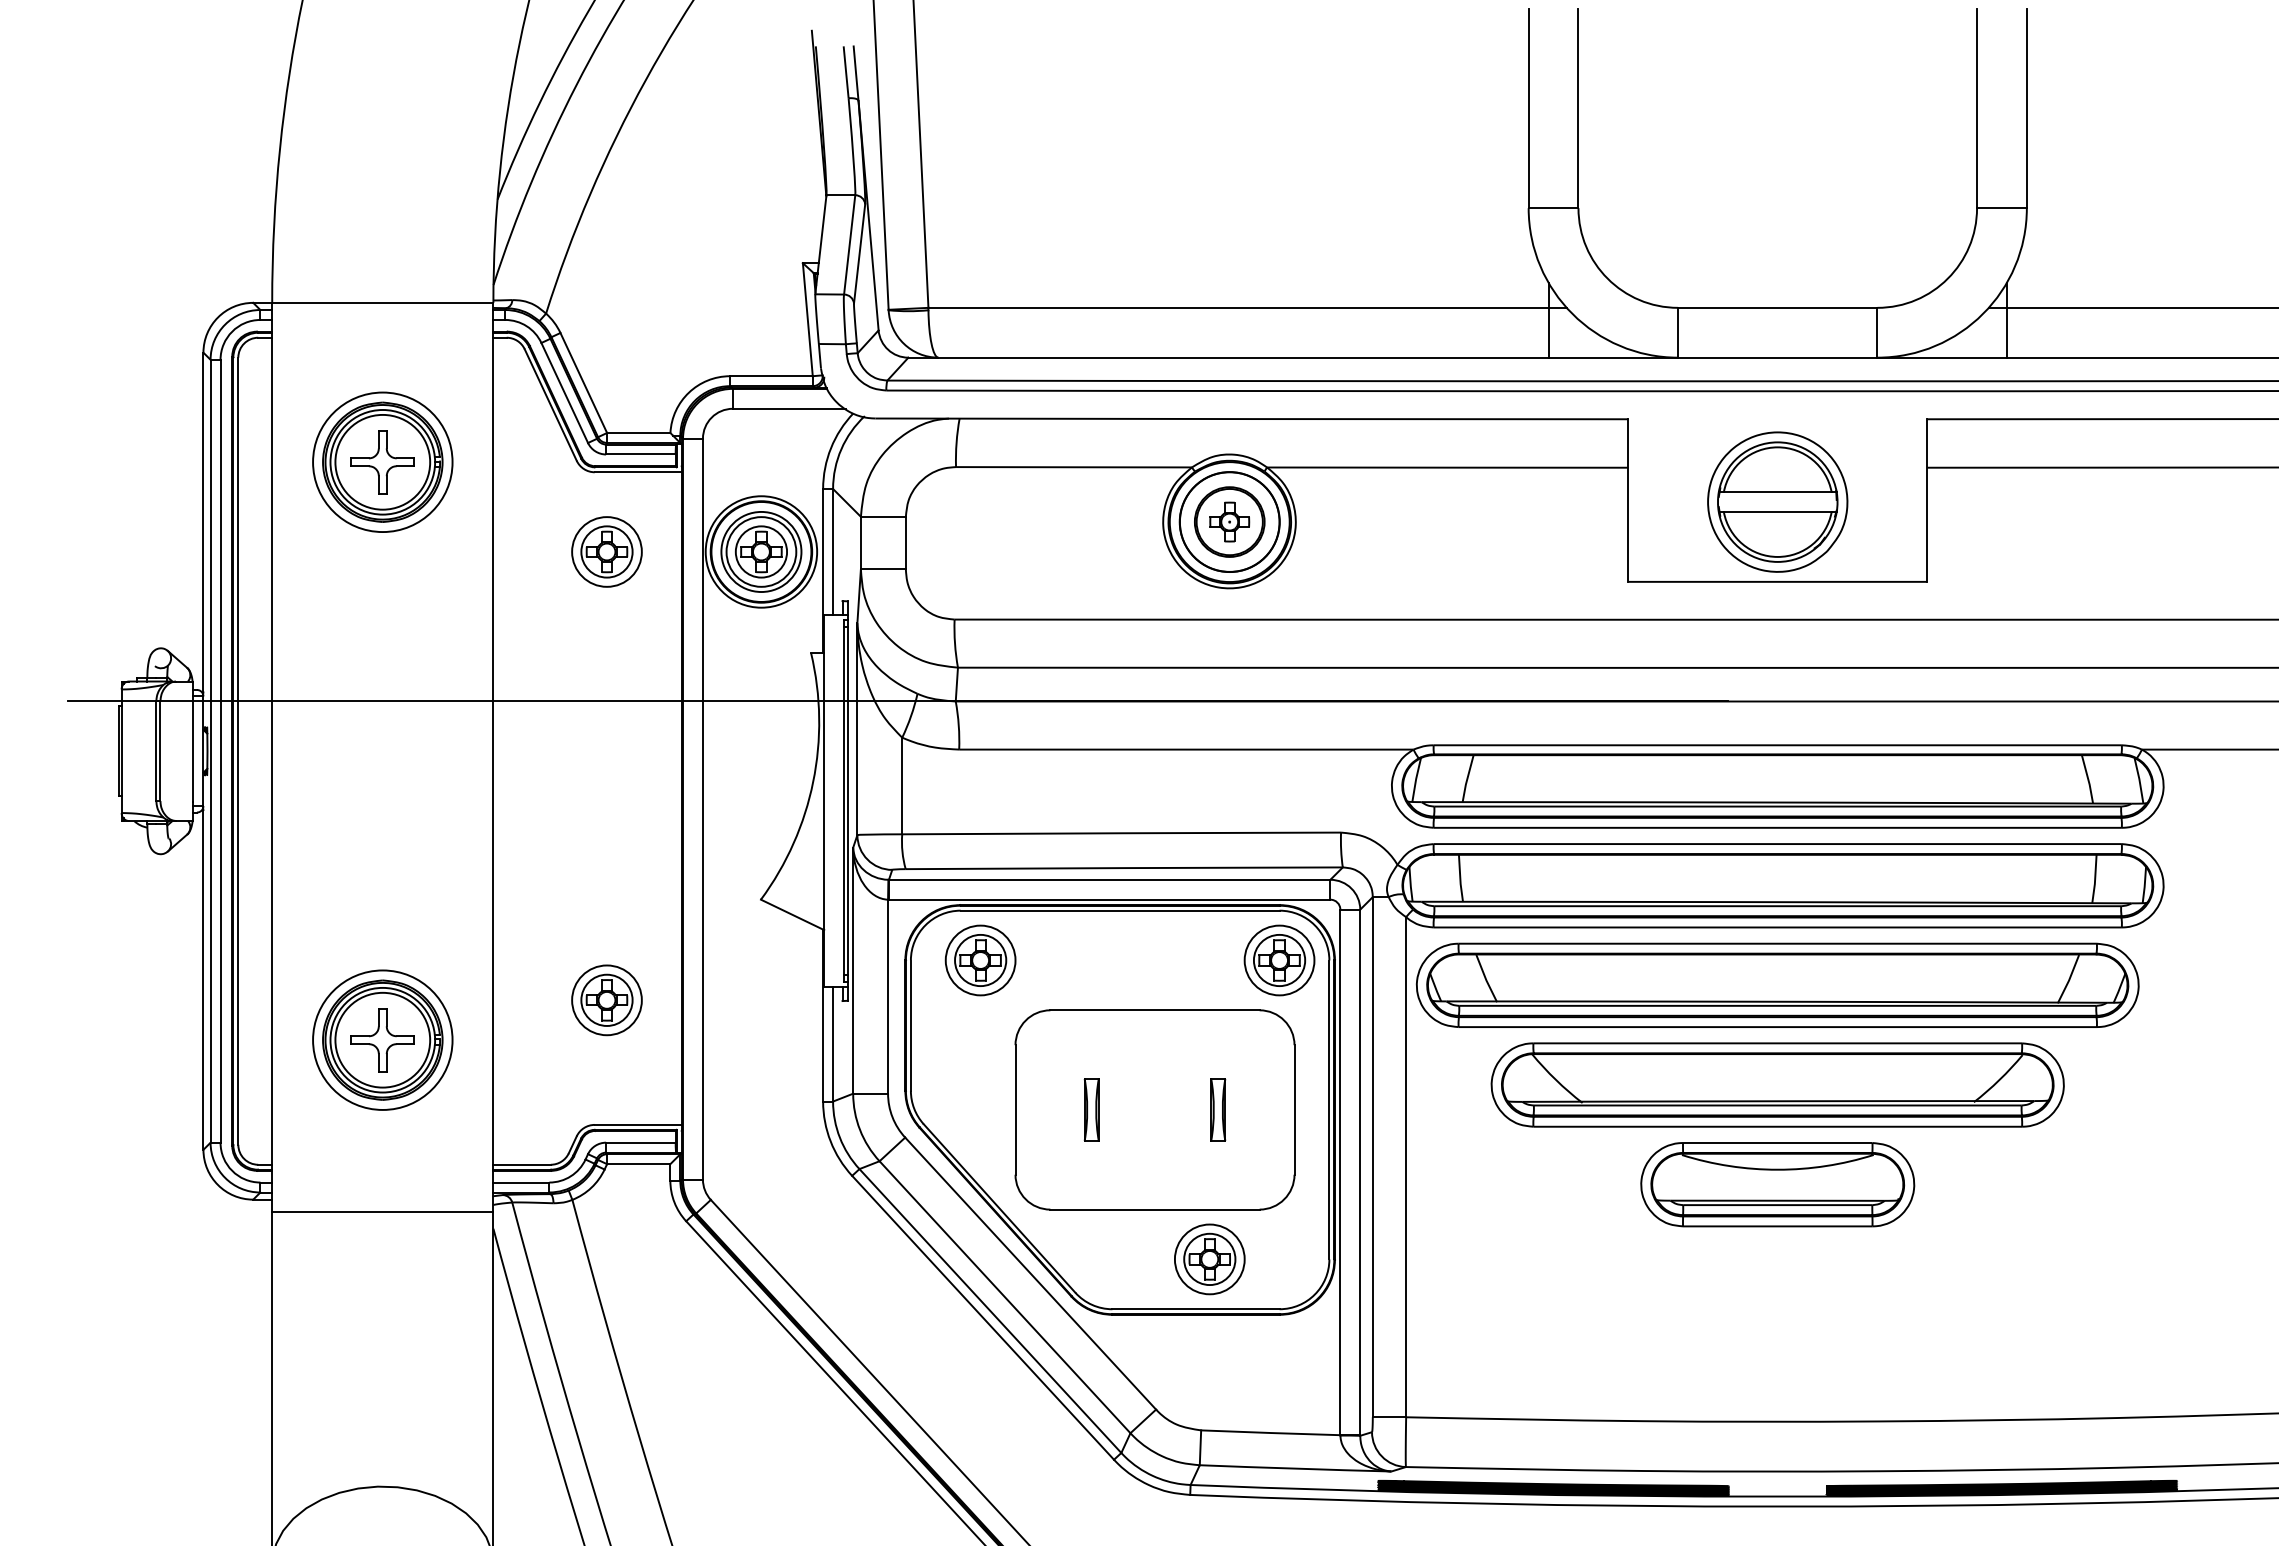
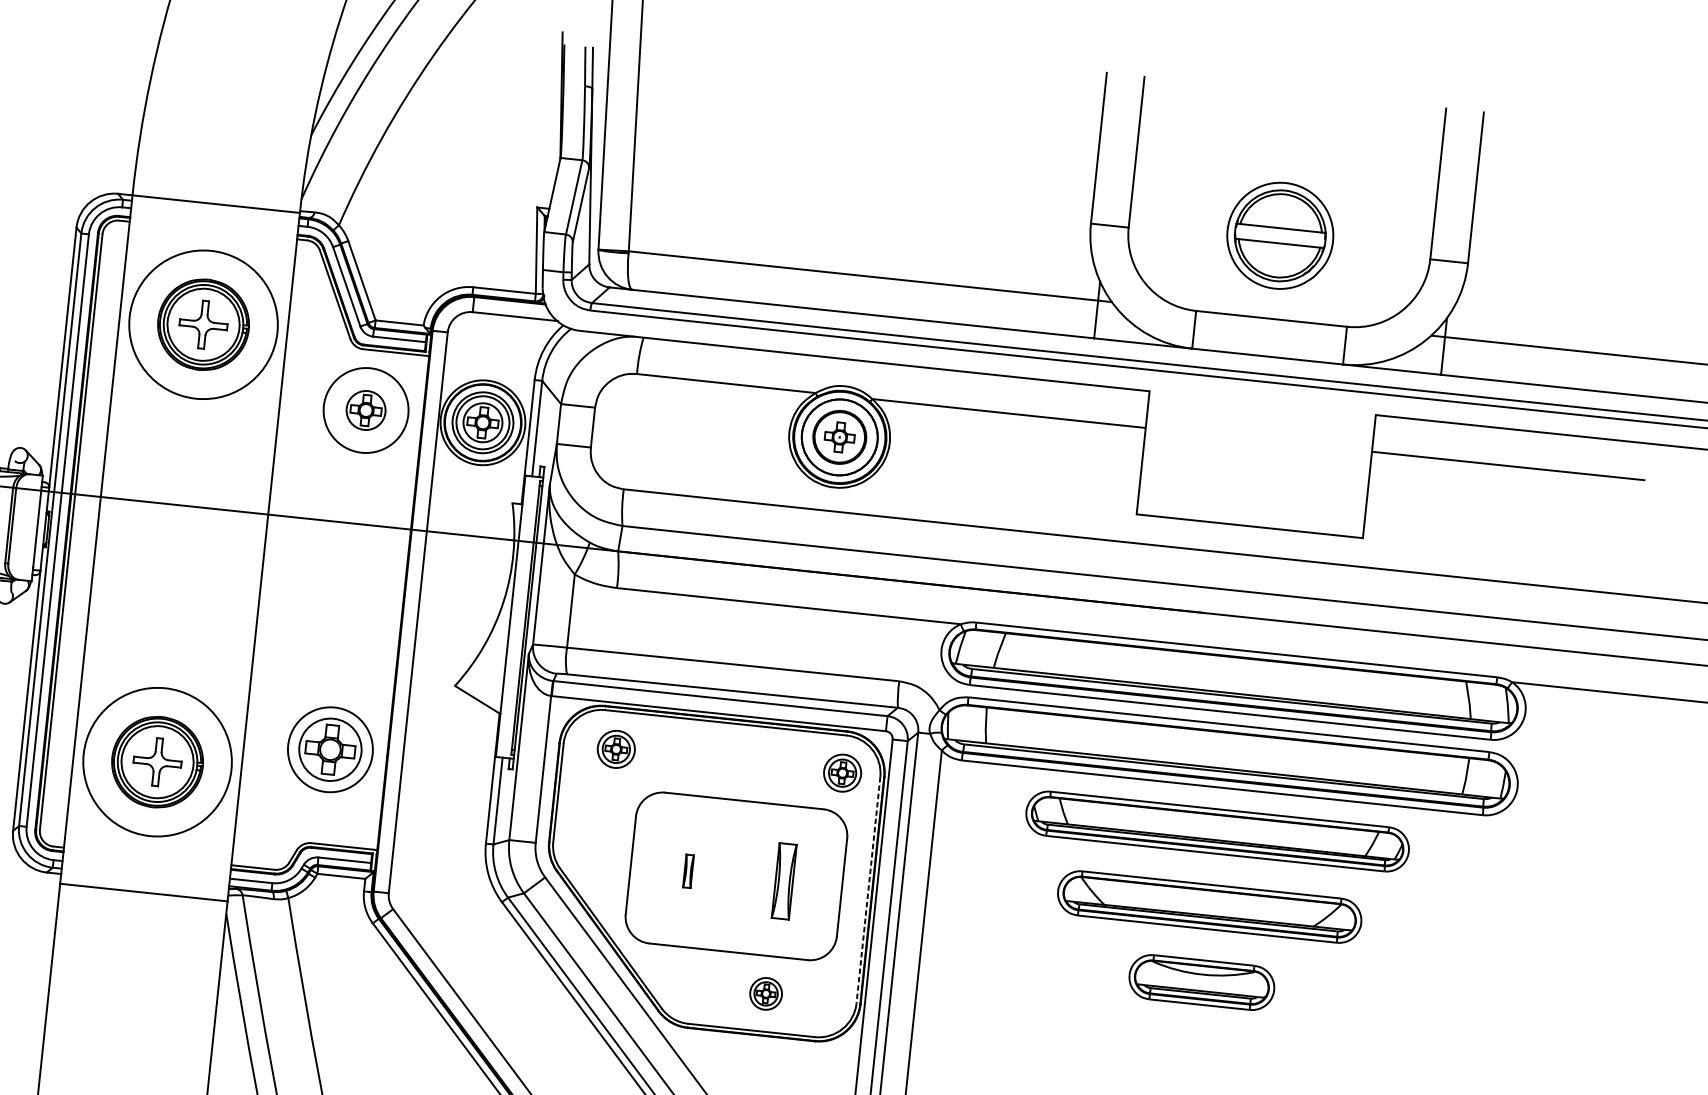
circle: (382, 462) -> (203, 324), size x1.4
part: (1777, 501) -> (1280, 235), moved
circle: (606, 551) -> (365, 410), size x1.6
part: (980, 960) -> (616, 749), size x0.7
part: (1279, 960) -> (842, 773), size x0.7
part: (1777, 984) -> (1217, 830), size x0.7
part: (606, 1000) -> (330, 749), size x1.6
circle: (382, 1039) -> (157, 761), size x1.4
part: (1777, 1084) -> (1209, 906), size x0.7
part: (1091, 1109) -> (688, 870), size x0.7
part: (1218, 1109) -> (784, 881), size x1.6
line: (1329, 1110) -> (868, 890), solid -> dashed
part: (1777, 1184) -> (1201, 982), size x0.7
part: (1209, 1259) -> (765, 993), size x0.6

